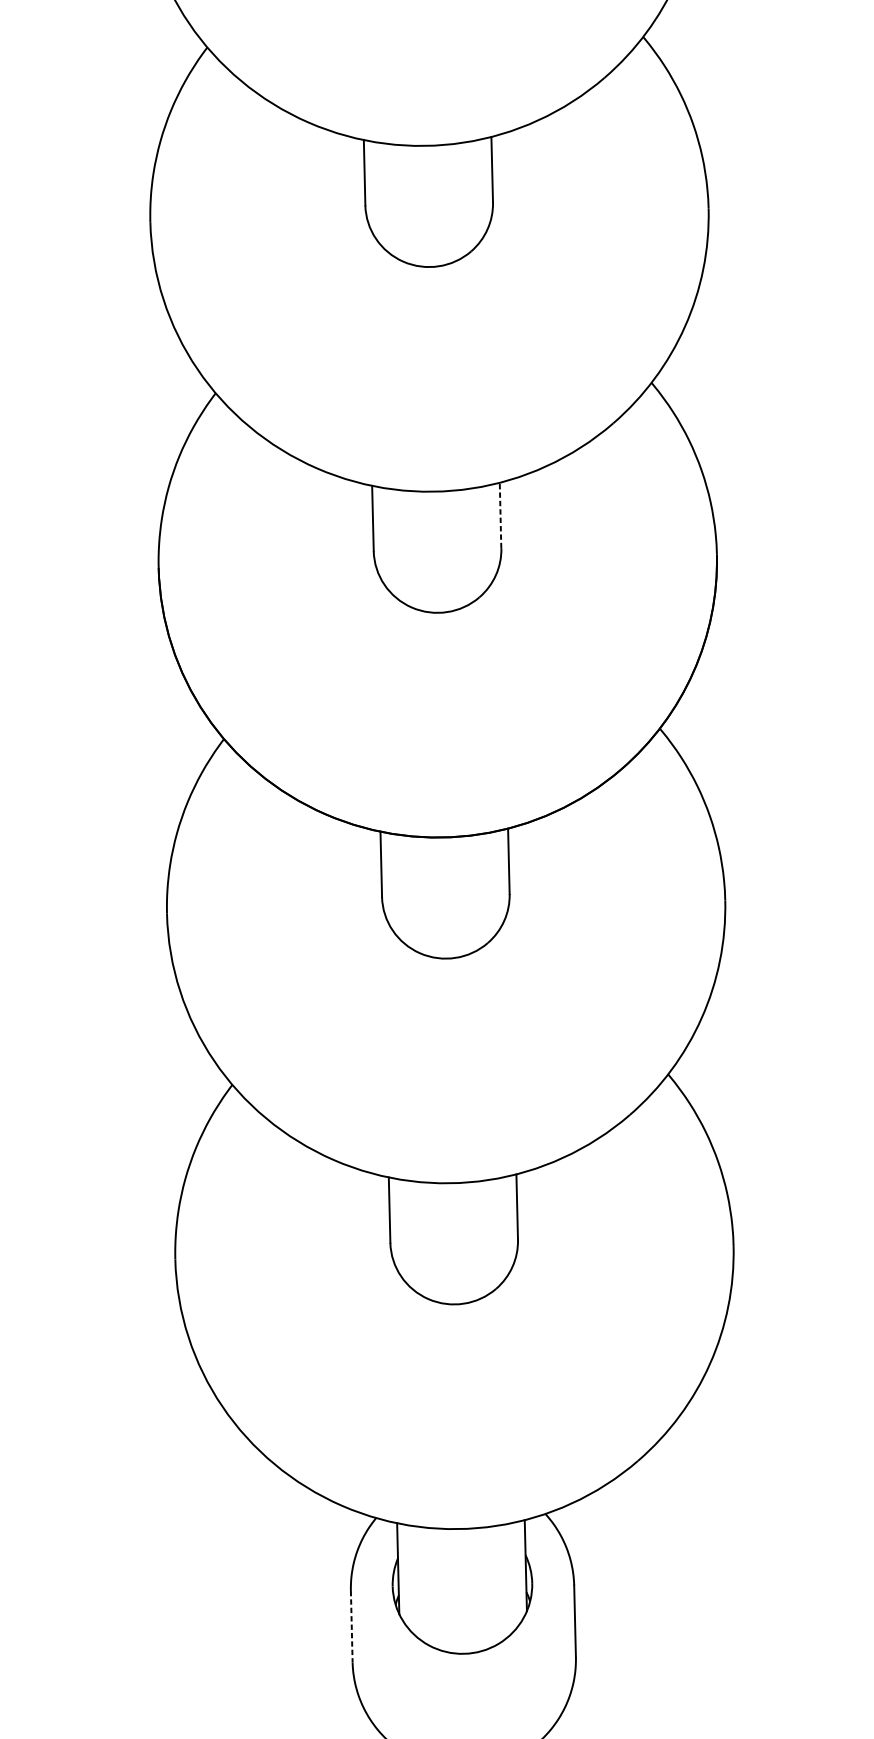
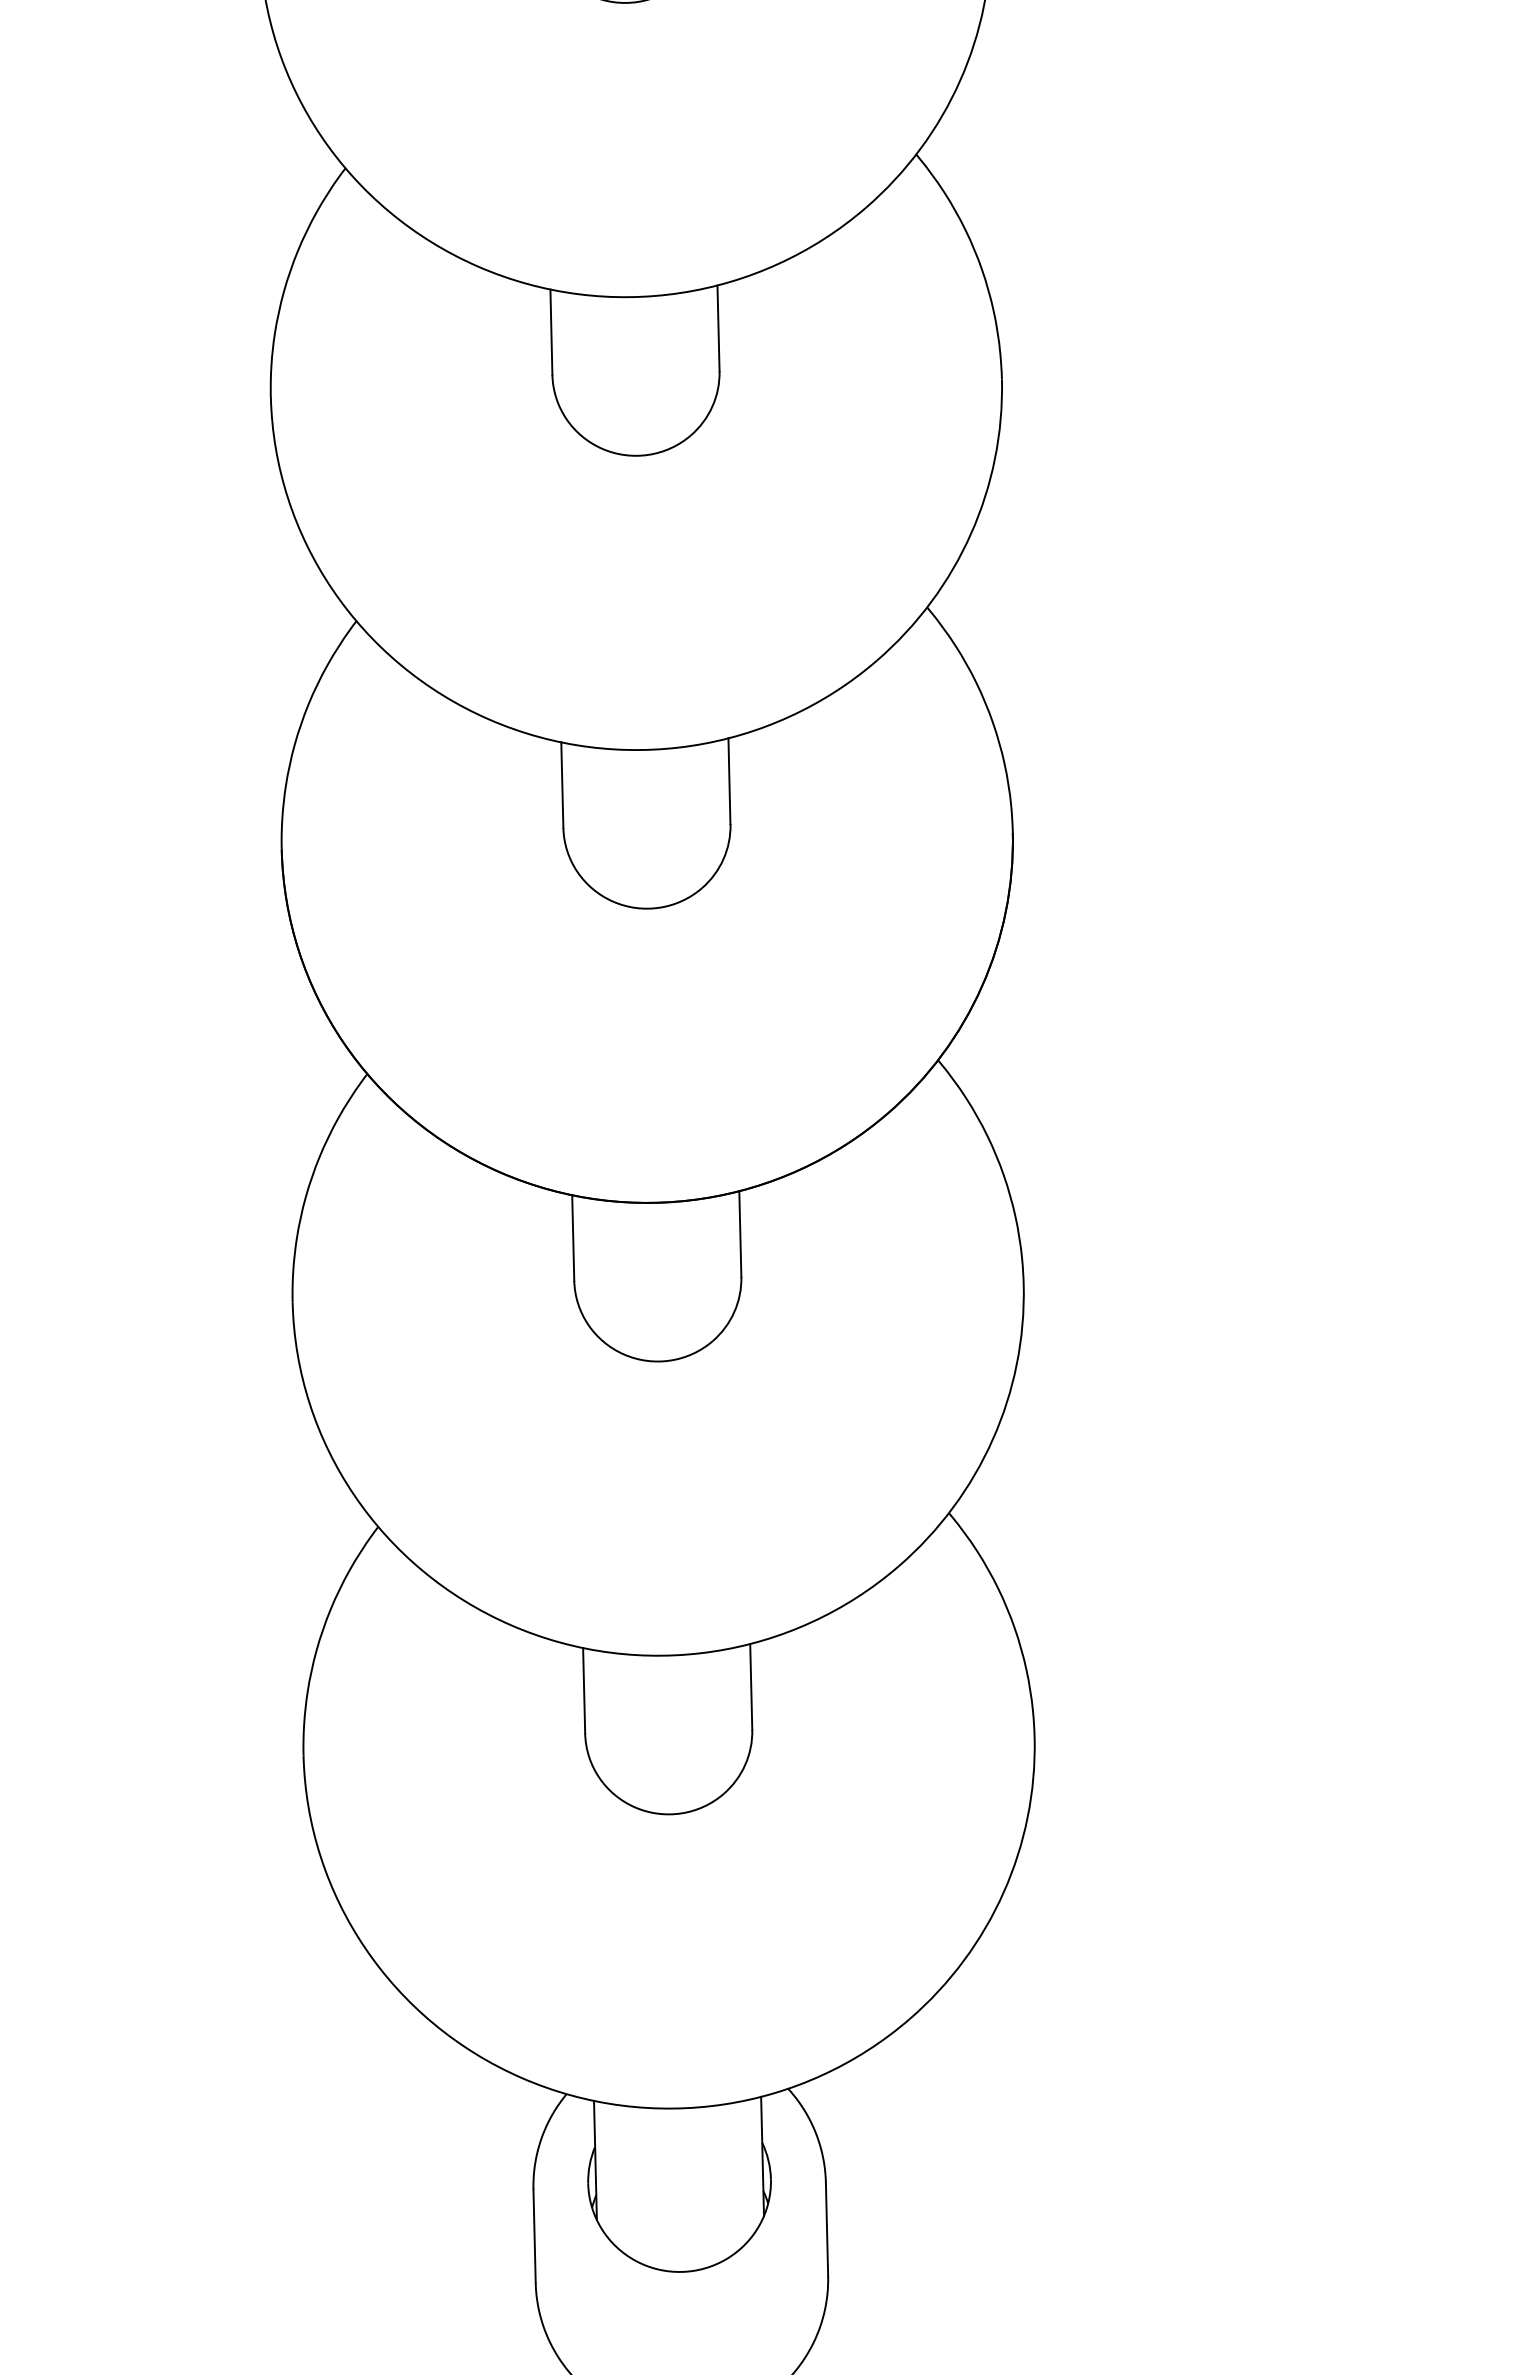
line: (500, 515) -> (729, 781), dashed -> solid
line: (351, 1626) -> (534, 2236), dashed -> solid

